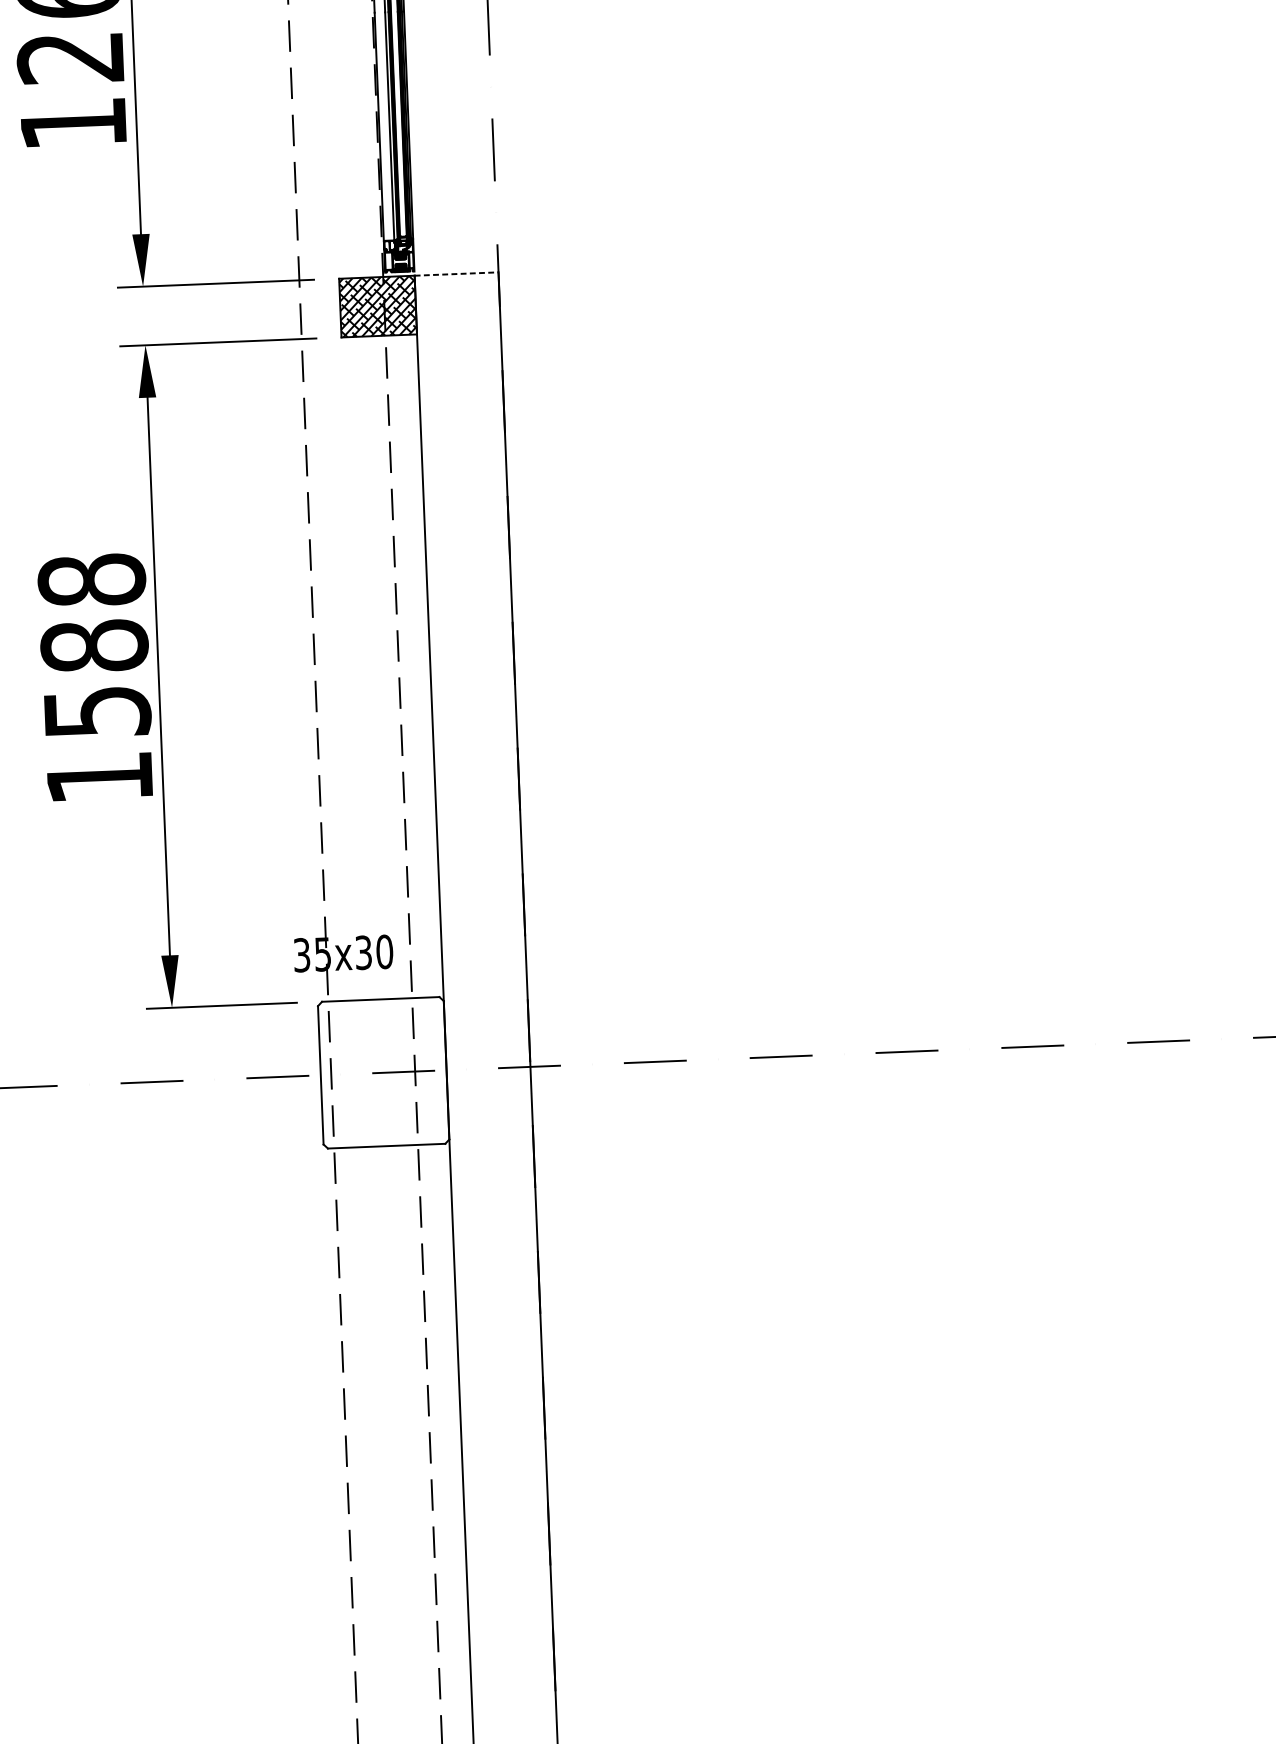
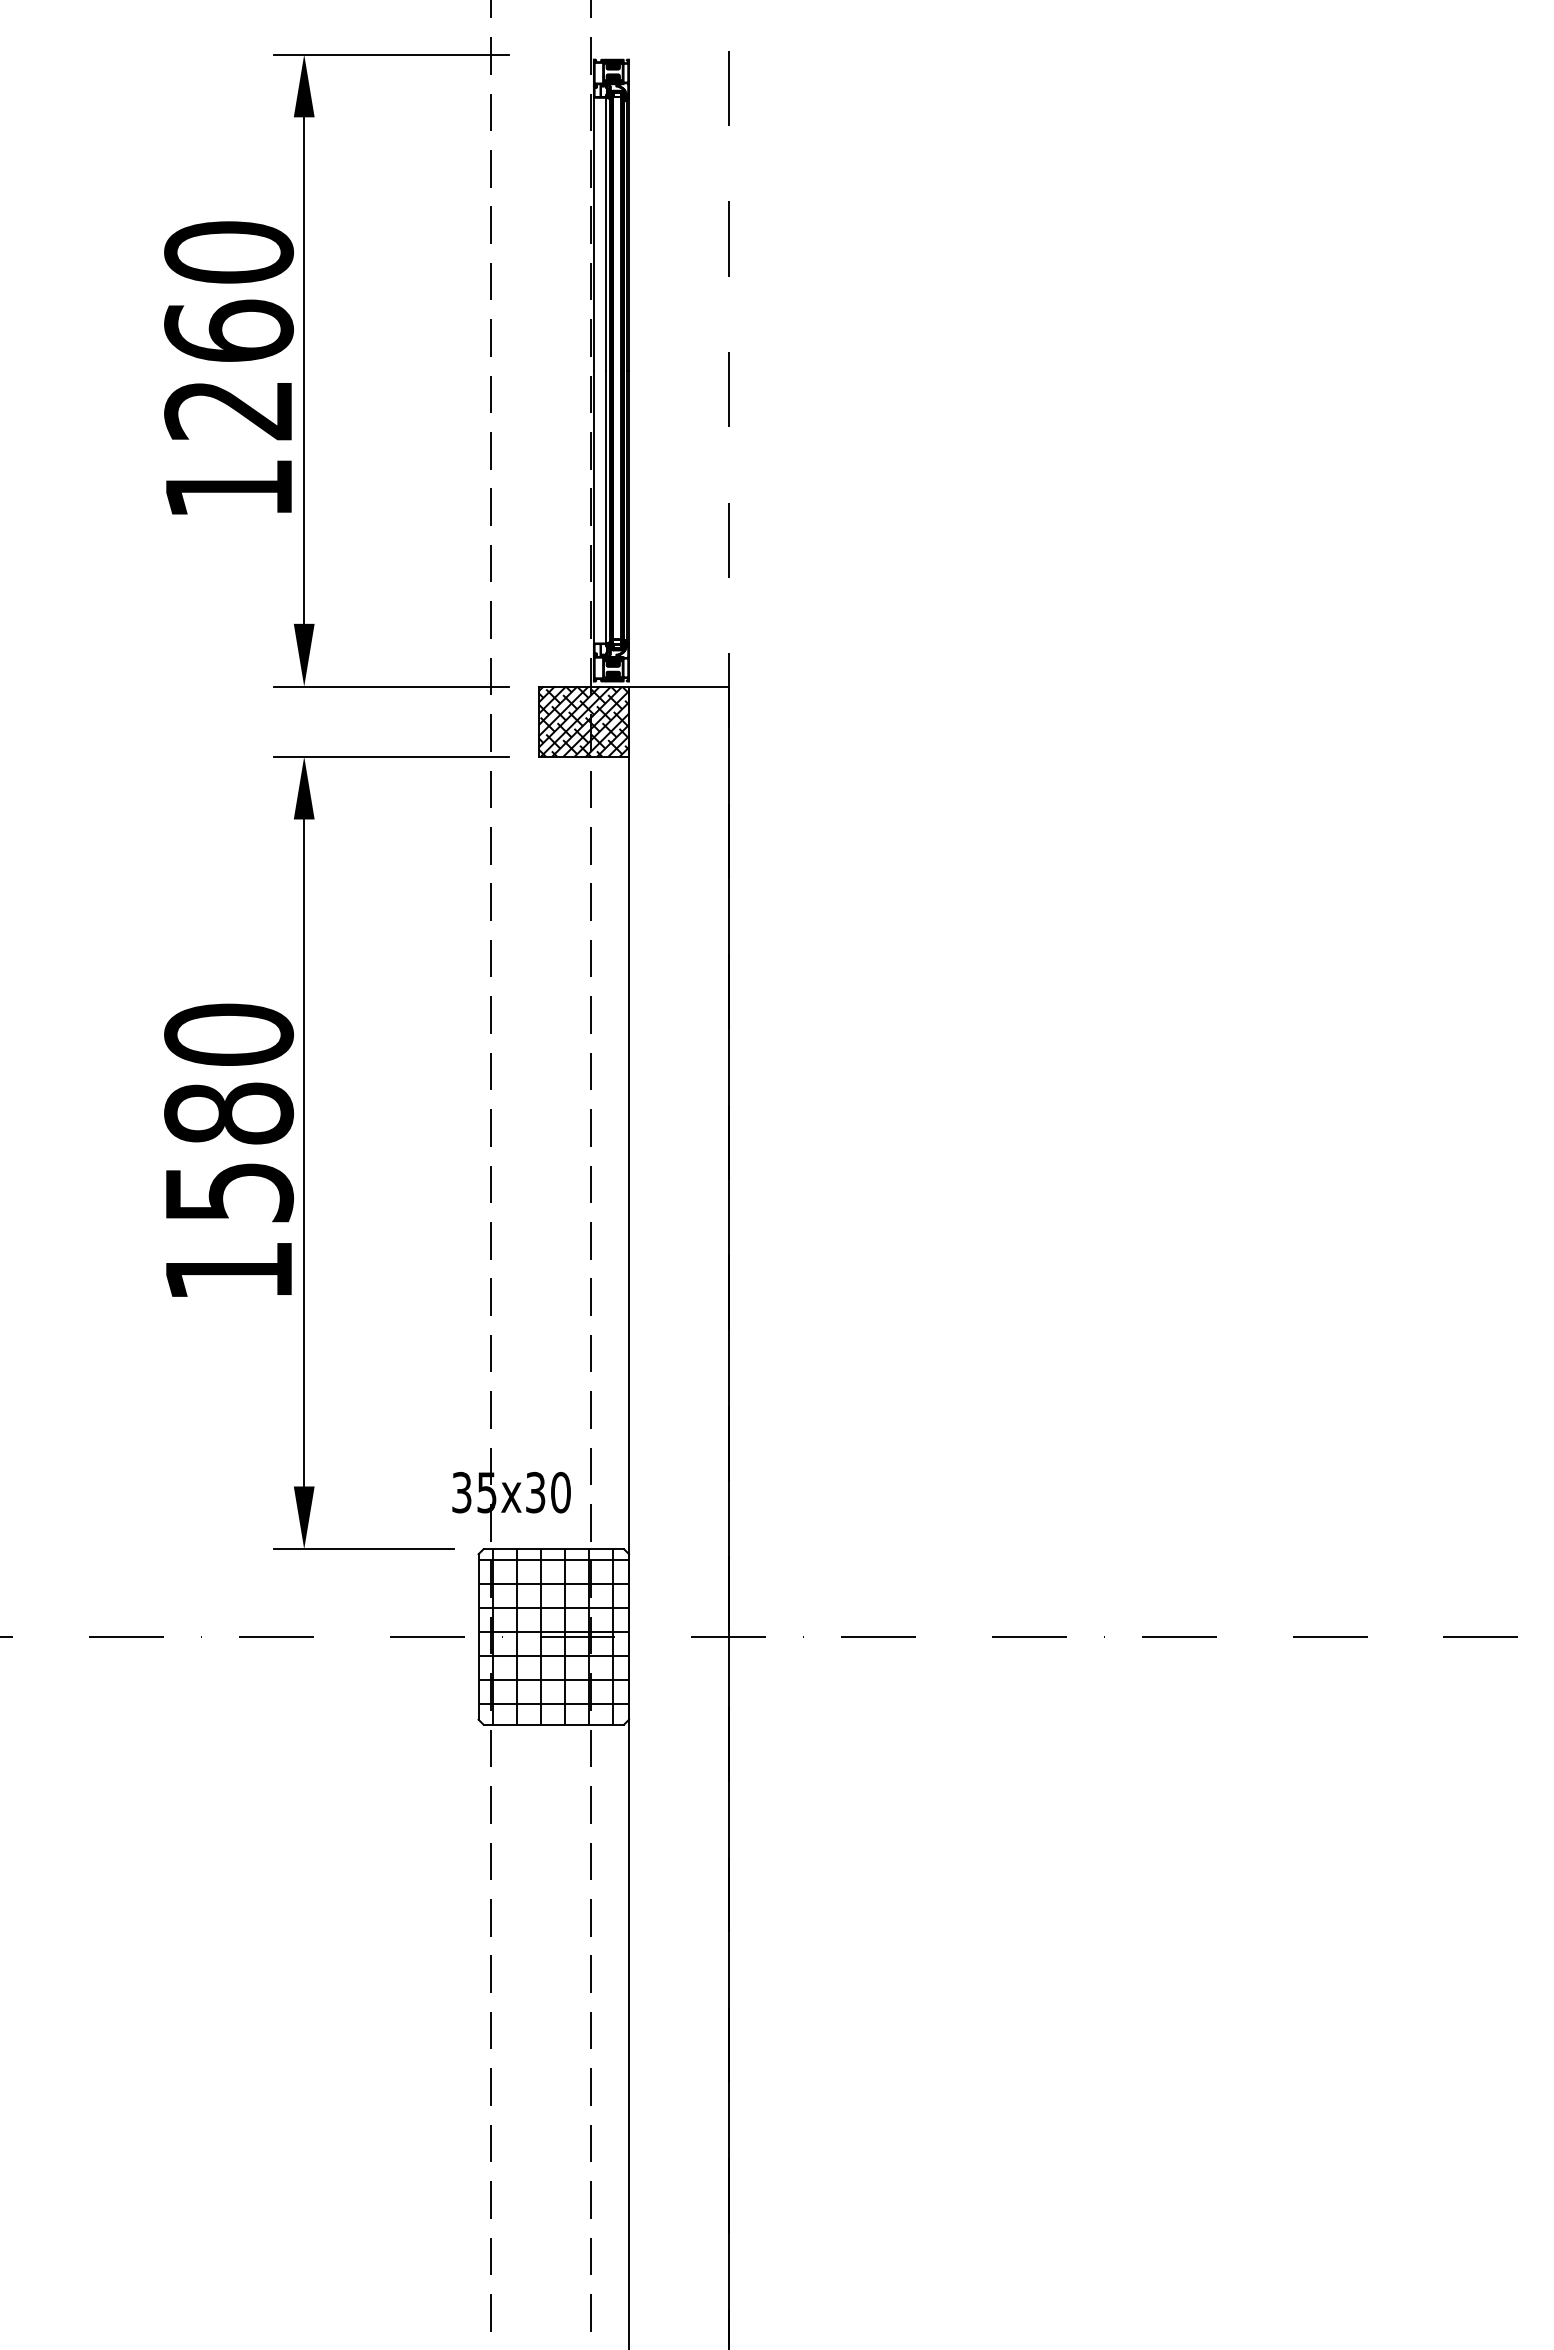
line: (456, 273) -> (679, 686), dashed -> solid
text: (91, 580) -> (228, 1034), 1588 -> 1580
hatch: (383, 1072) -> (553, 1636), added

